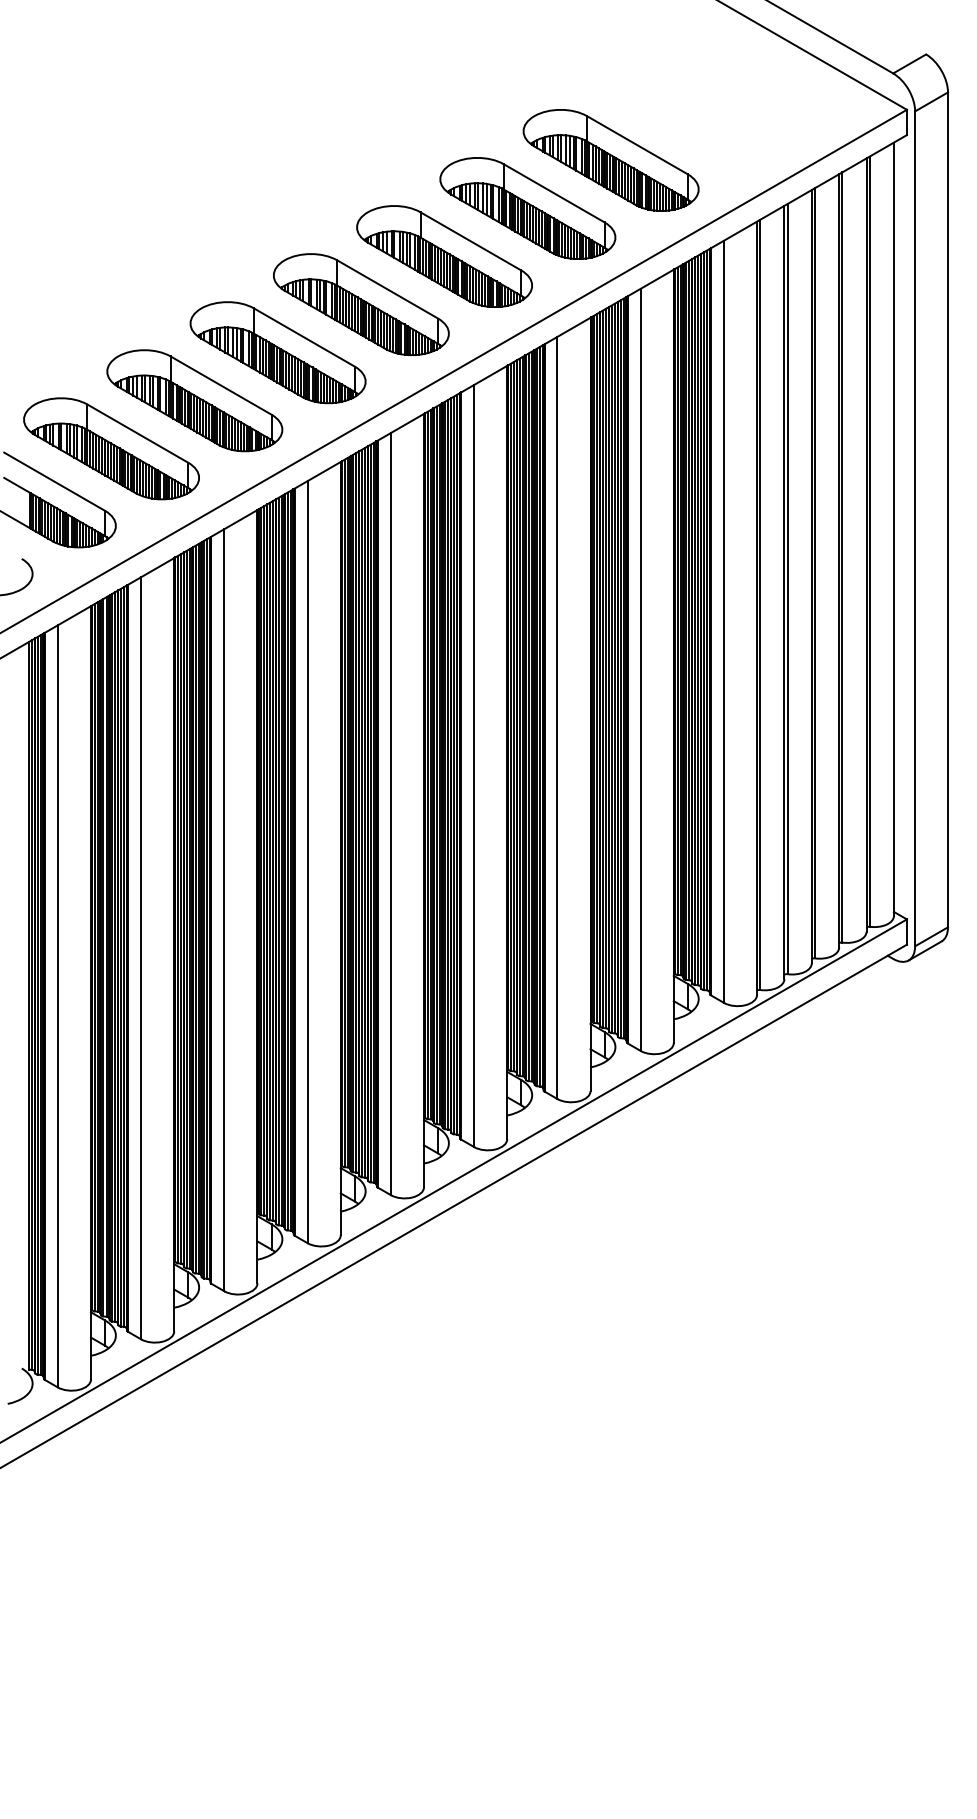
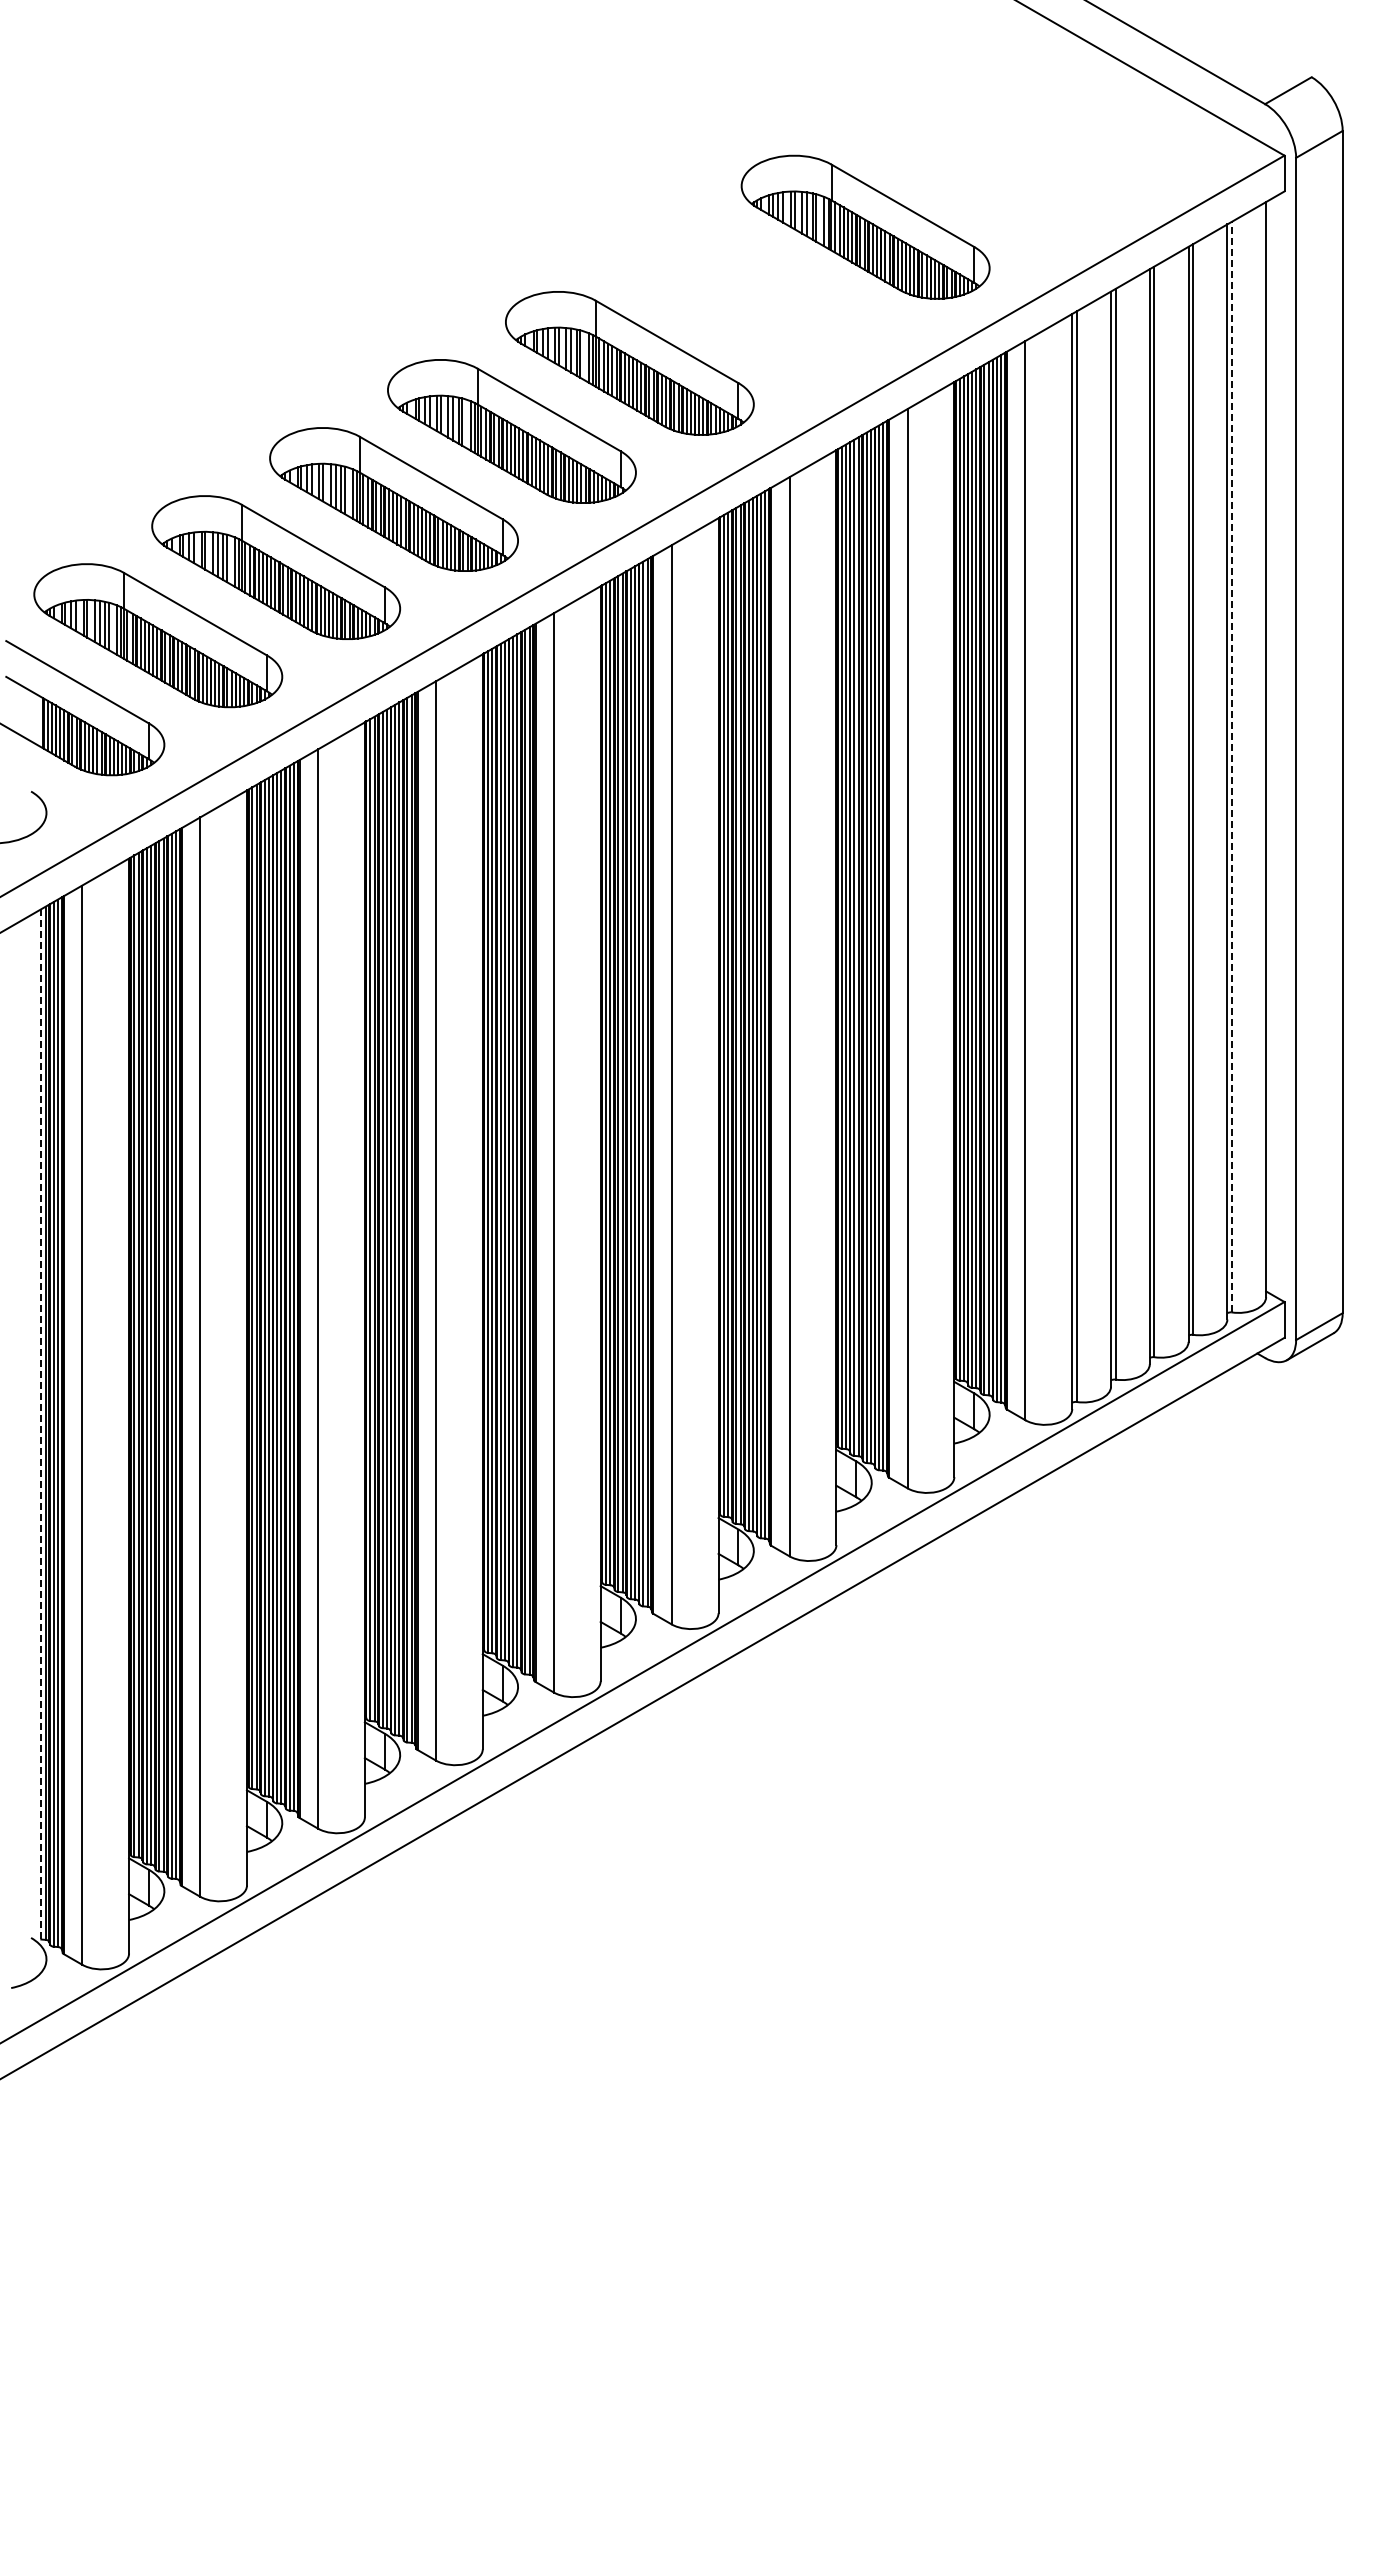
part: (527, 208) -> (747, 295), removed
line: (869, 541) -> (1231, 766), solid -> dashed
line: (29, 1005) -> (41, 1424), solid -> dashed

